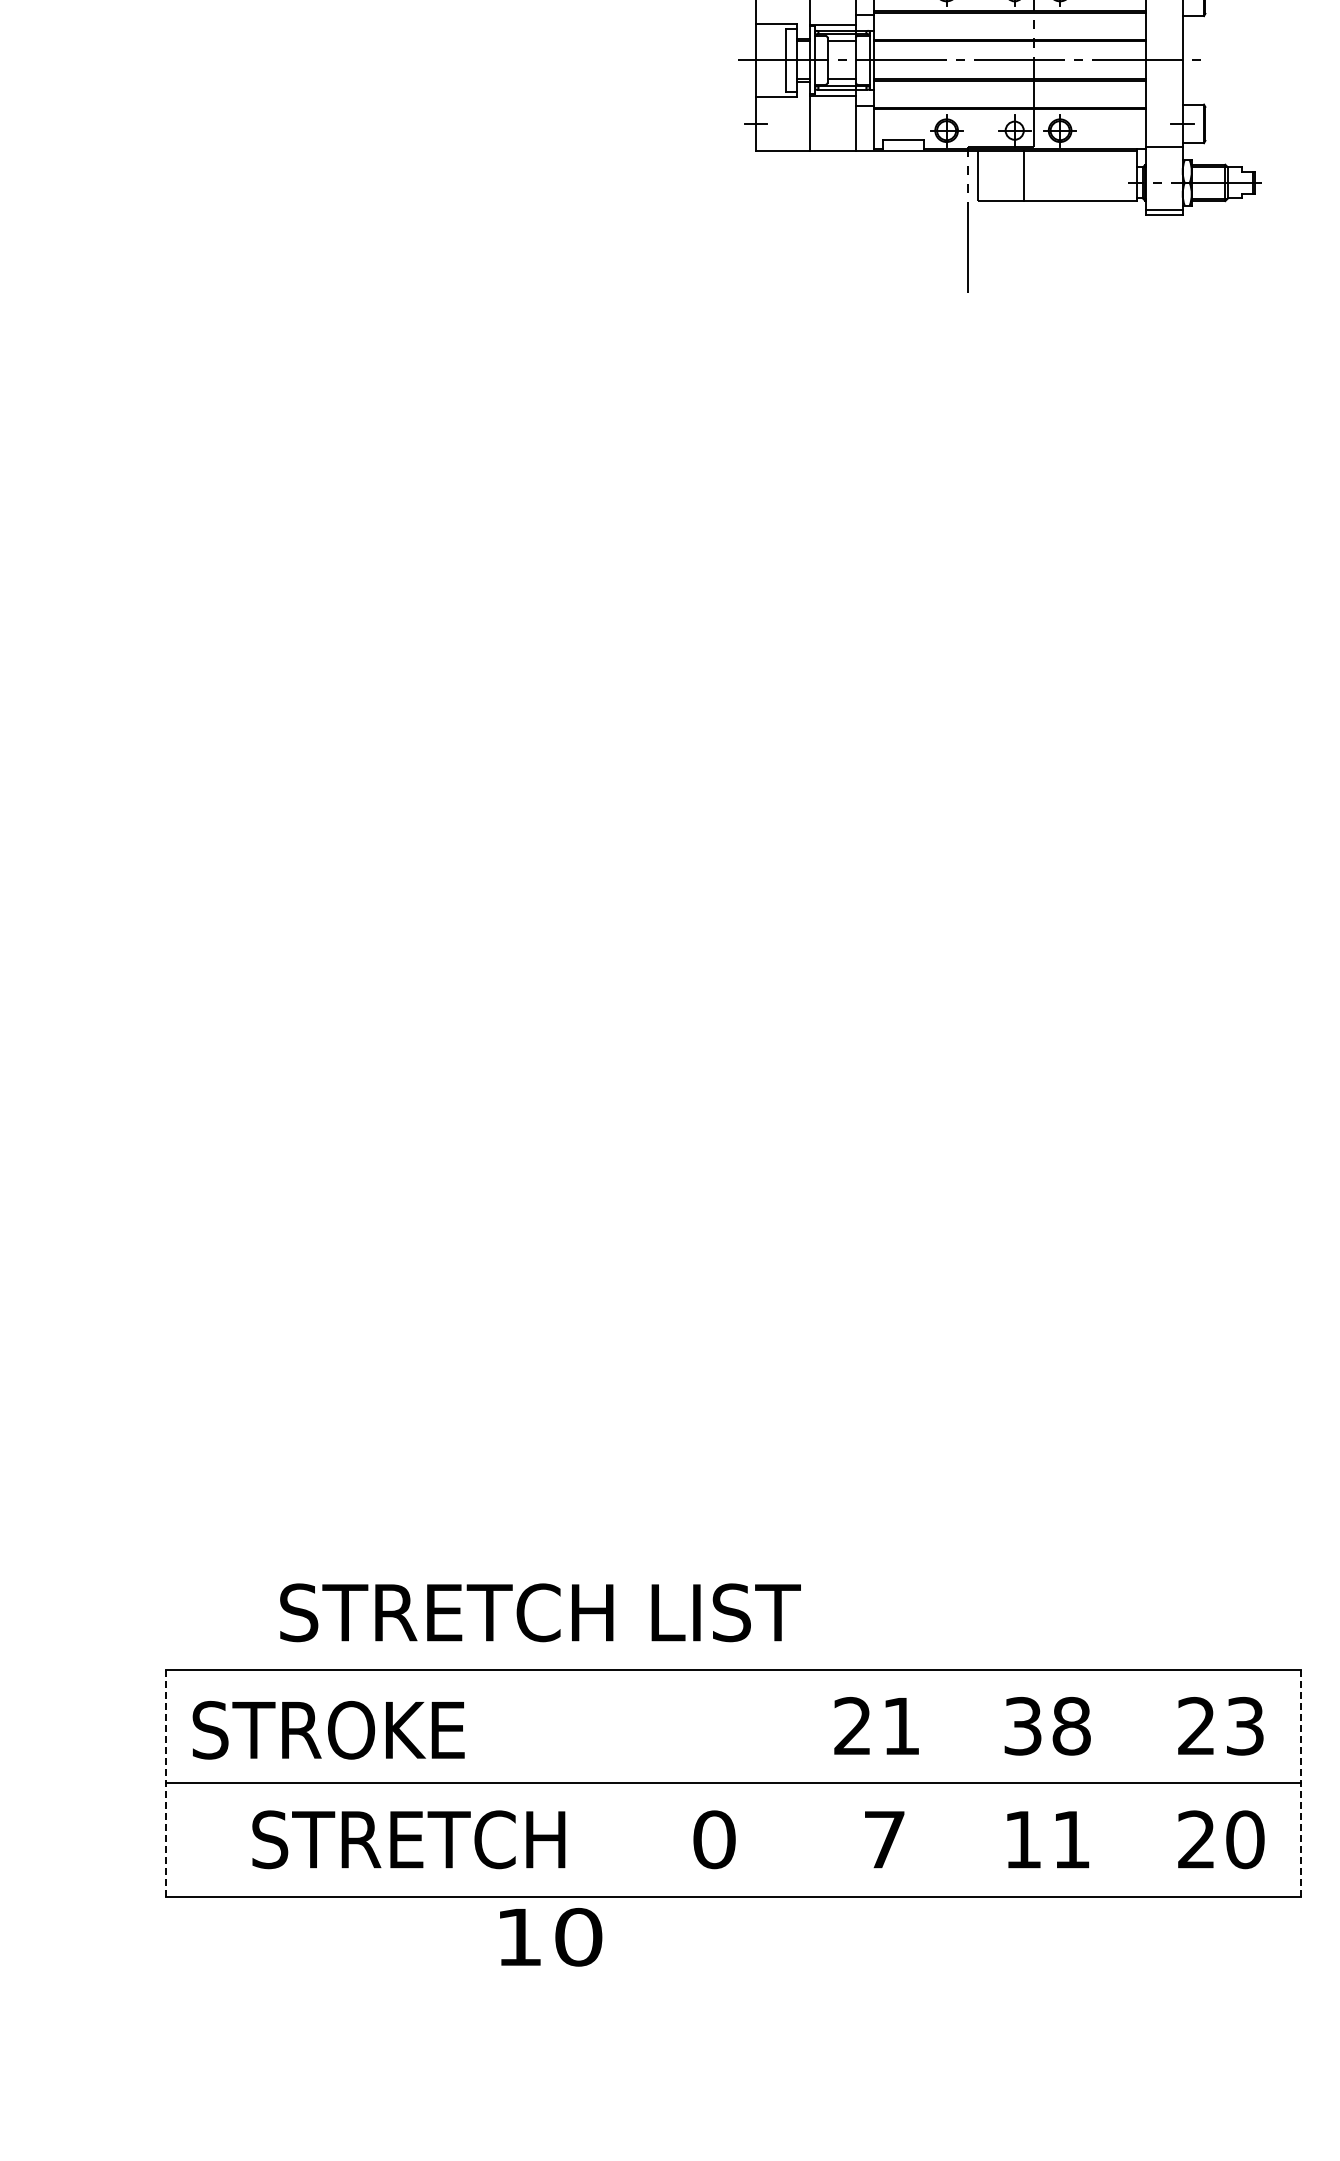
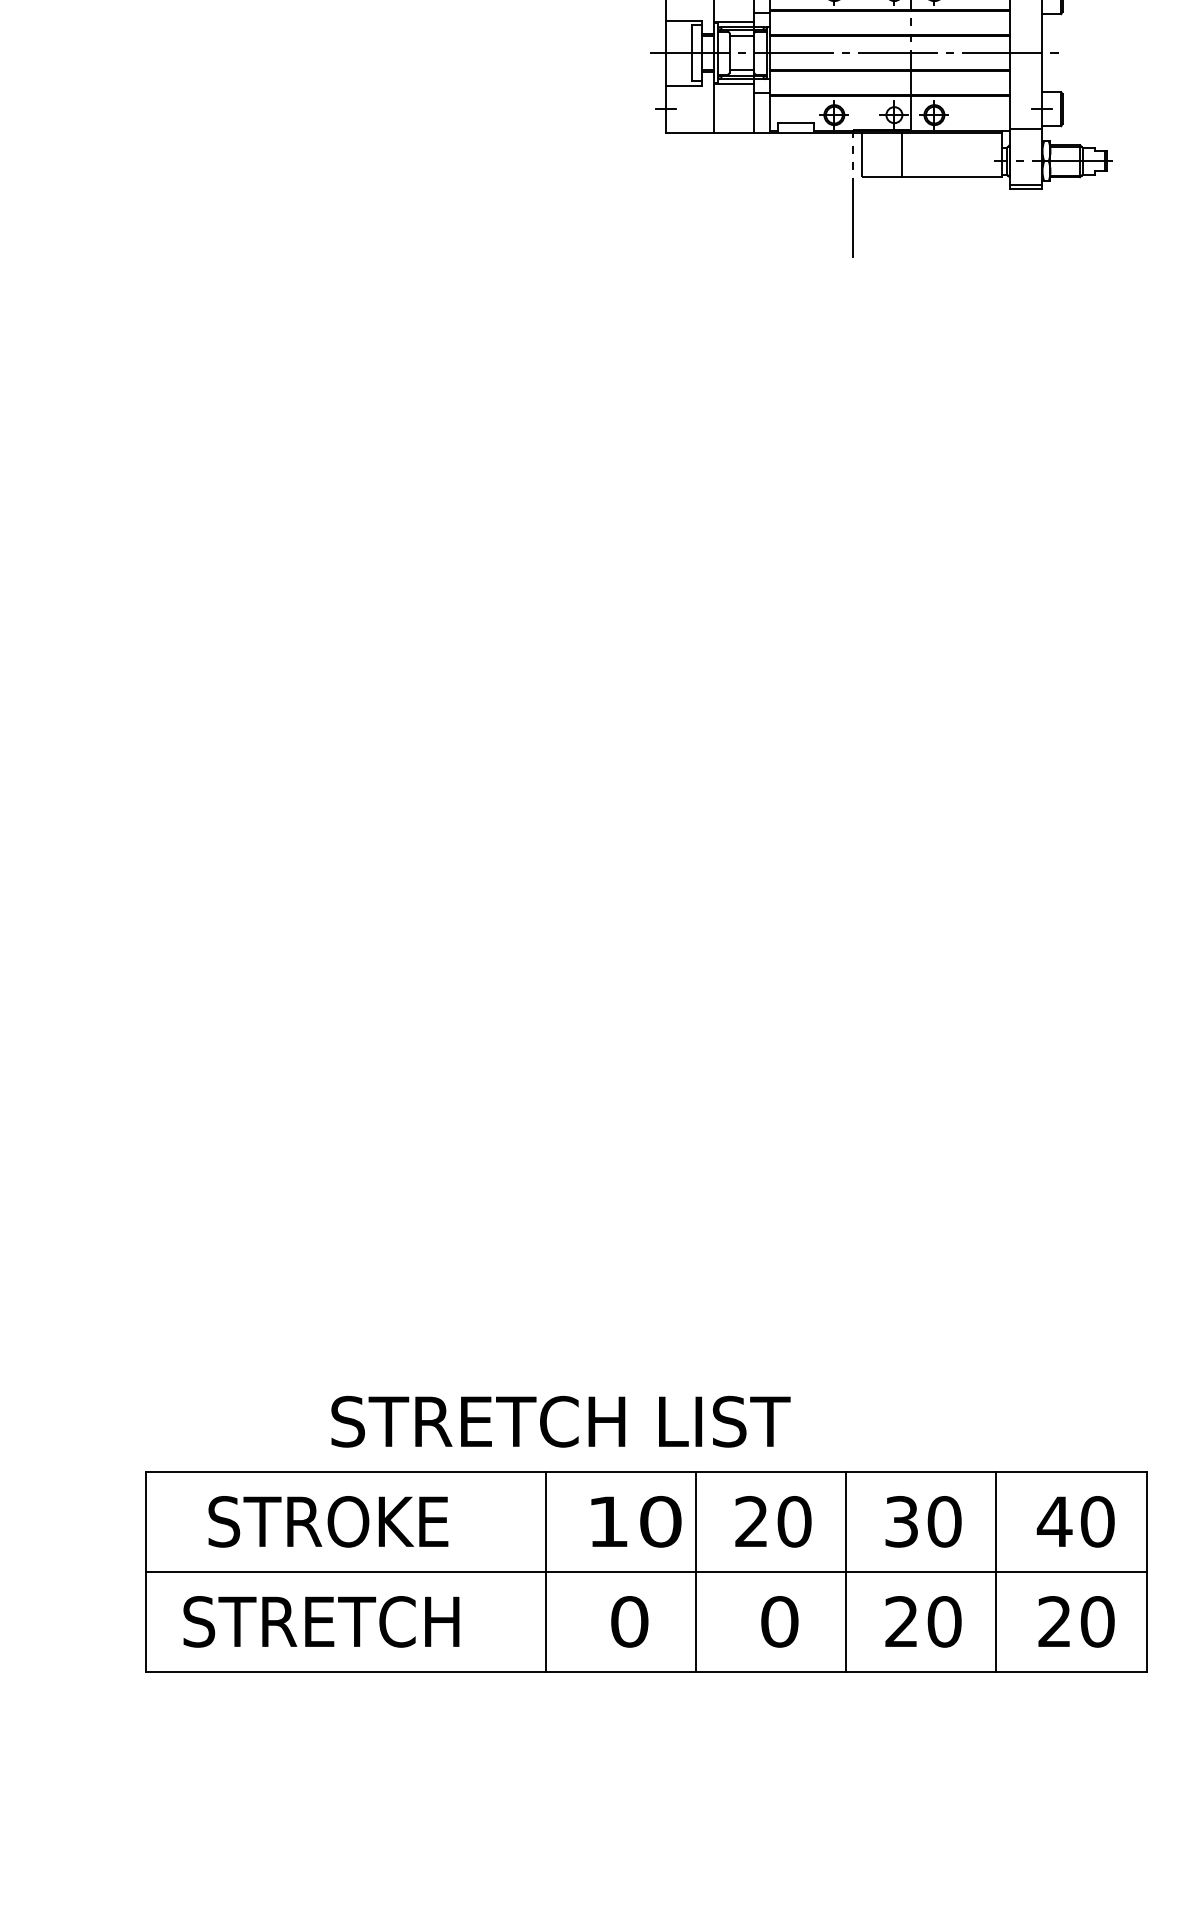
text: (540, 1612) -> (560, 1421), moved
text: (901, 1725) -> (794, 1521), 21 -> 20
text: (1220, 1725) -> (1075, 1521), 23 -> 40
text: (1071, 1726) -> (944, 1522), 38 -> 30
text: (328, 1730) -> (328, 1522), moved
line: (165, 1782) -> (145, 1571), dashed -> solid
line: (619, 1782) -> (545, 1571), added
line: (790, 1782) -> (696, 1571), added
line: (960, 1782) -> (846, 1571), added
line: (1130, 1782) -> (996, 1571), added
line: (1300, 1782) -> (1146, 1571), dashed -> solid
text: (408, 1839) -> (321, 1621), moved
text: (884, 1839) -> (779, 1621), 7 -> 0
text: (1047, 1839) -> (923, 1621), 11 -> 20
text: (551, 1937) -> (636, 1522), moved

